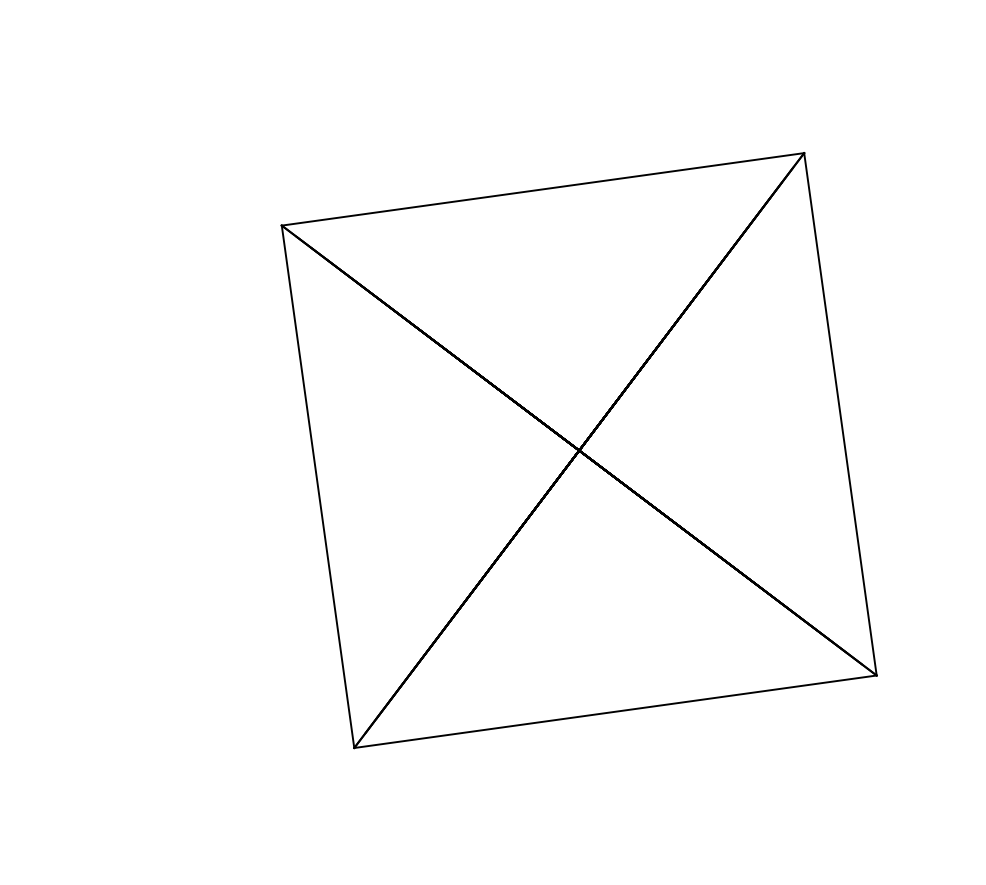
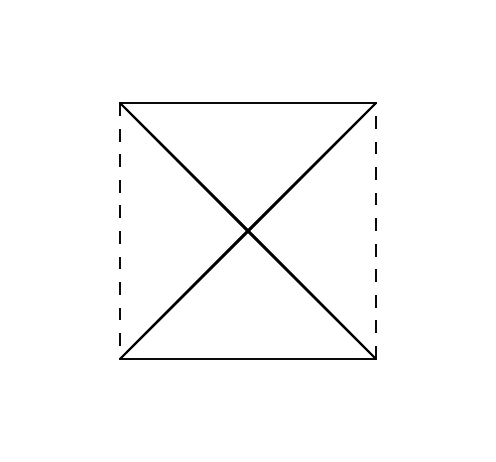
line: (840, 413) -> (375, 230), solid -> dashed
line: (318, 485) -> (120, 230), solid -> dashed

